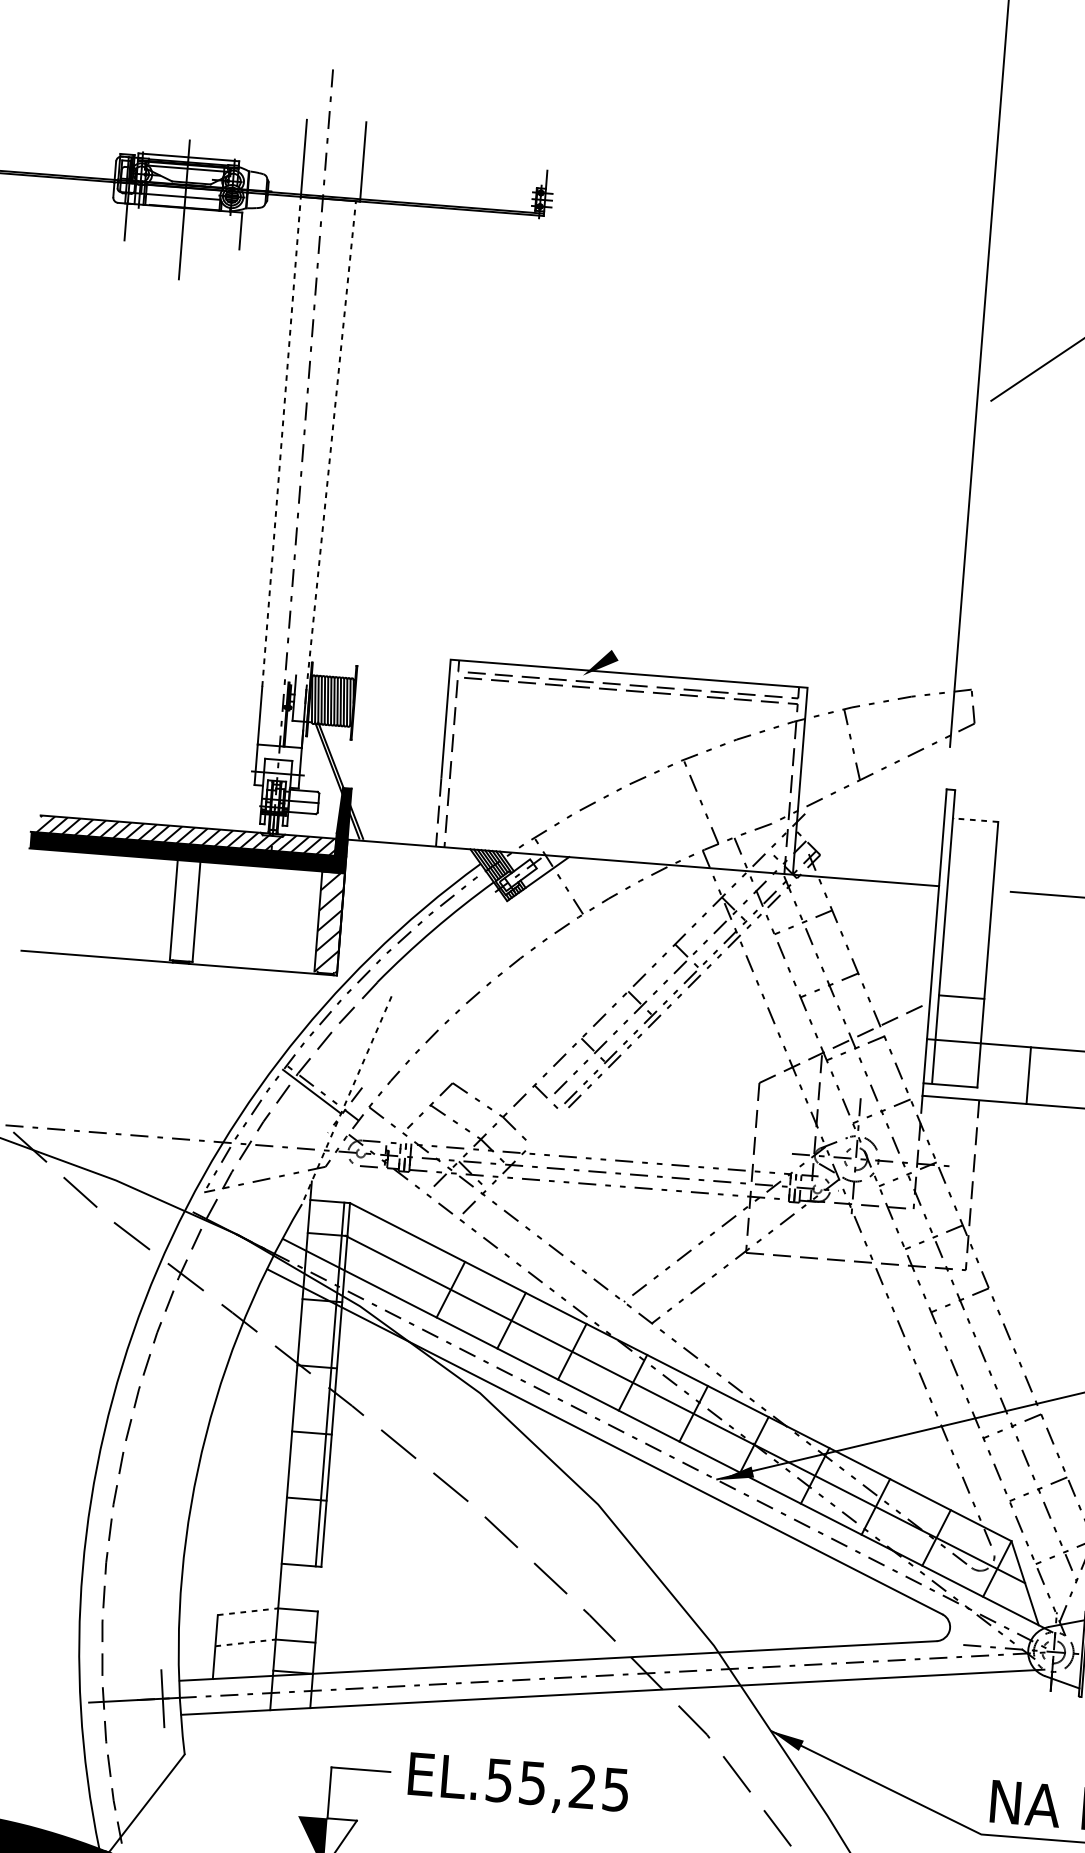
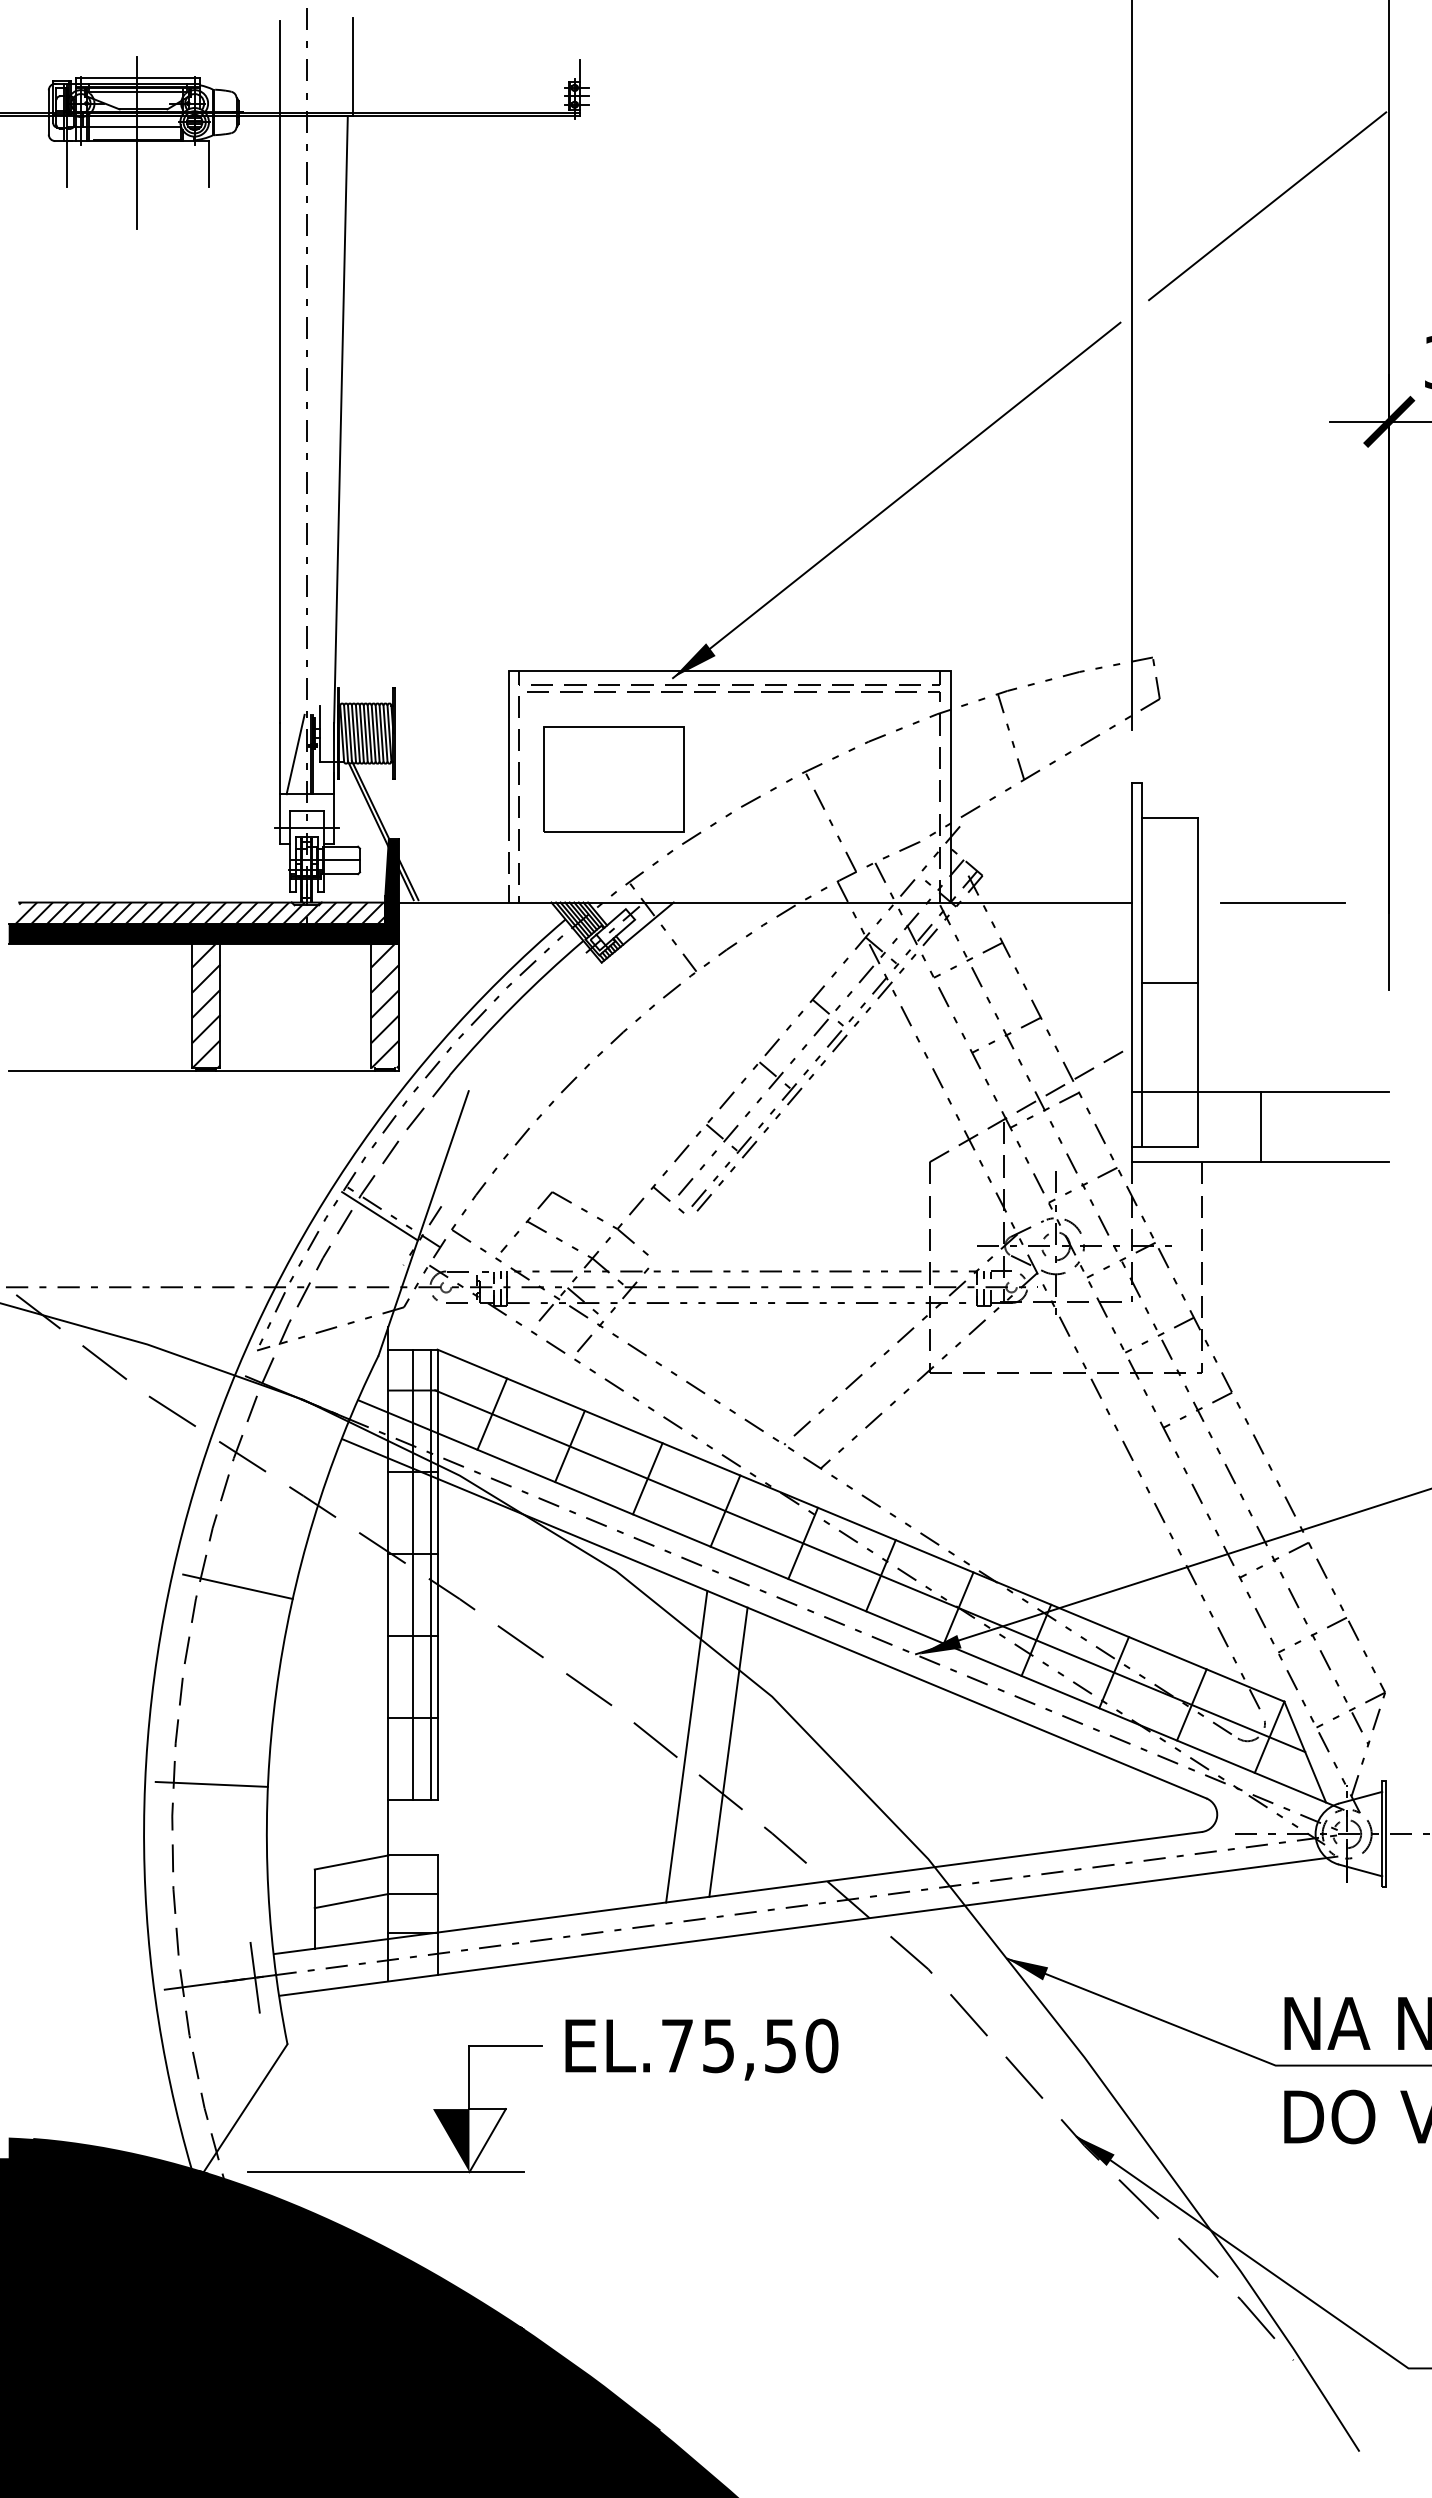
line: (281, 441) -> (279, 418), dashed -> solid
line: (330, 445) -> (340, 418), dashed -> solid
line: (774, 546) -> (896, 500), added
line: (273, 713) -> (295, 754), added
part: (528, 753) -> (613, 779), added
line: (974, 819) -> (1169, 817), dashed -> solid
hatch: (185, 911) -> (206, 1006), added
line: (961, 996) -> (1170, 982), moved
line: (346, 1100) -> (423, 1223), dashed -> solid
line: (390, 1258) -> (492, 1413), added
line: (173, 1381) -> (237, 1586), added
line: (315, 1383) -> (412, 1574), added
line: (139, 1539) -> (211, 1783), added
line: (525, 1539) -> (686, 1746), added
line: (559, 1546) -> (728, 1751), added
line: (248, 1611) -> (352, 1862), dashed -> solid
line: (246, 1642) -> (352, 1900), dashed -> solid
text: (558, 1784) -> (750, 2045), EL.55,25 -> EL.75,50

